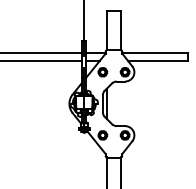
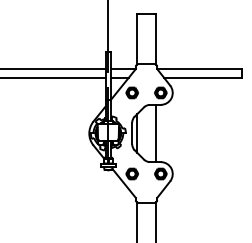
line: (121, 103) -> (156, 133), added

